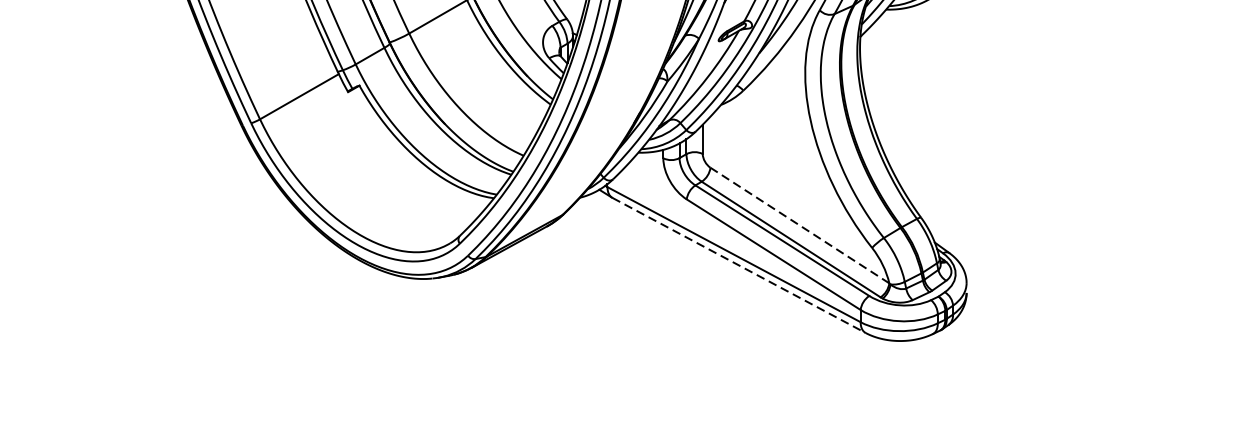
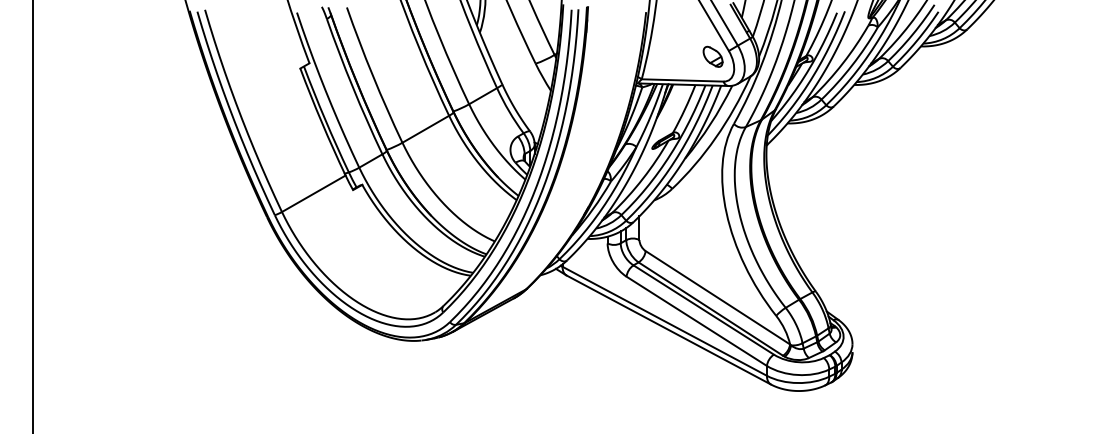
line: (799, 225) -> (717, 297), dashed -> solid
line: (738, 264) -> (668, 329), dashed -> solid

